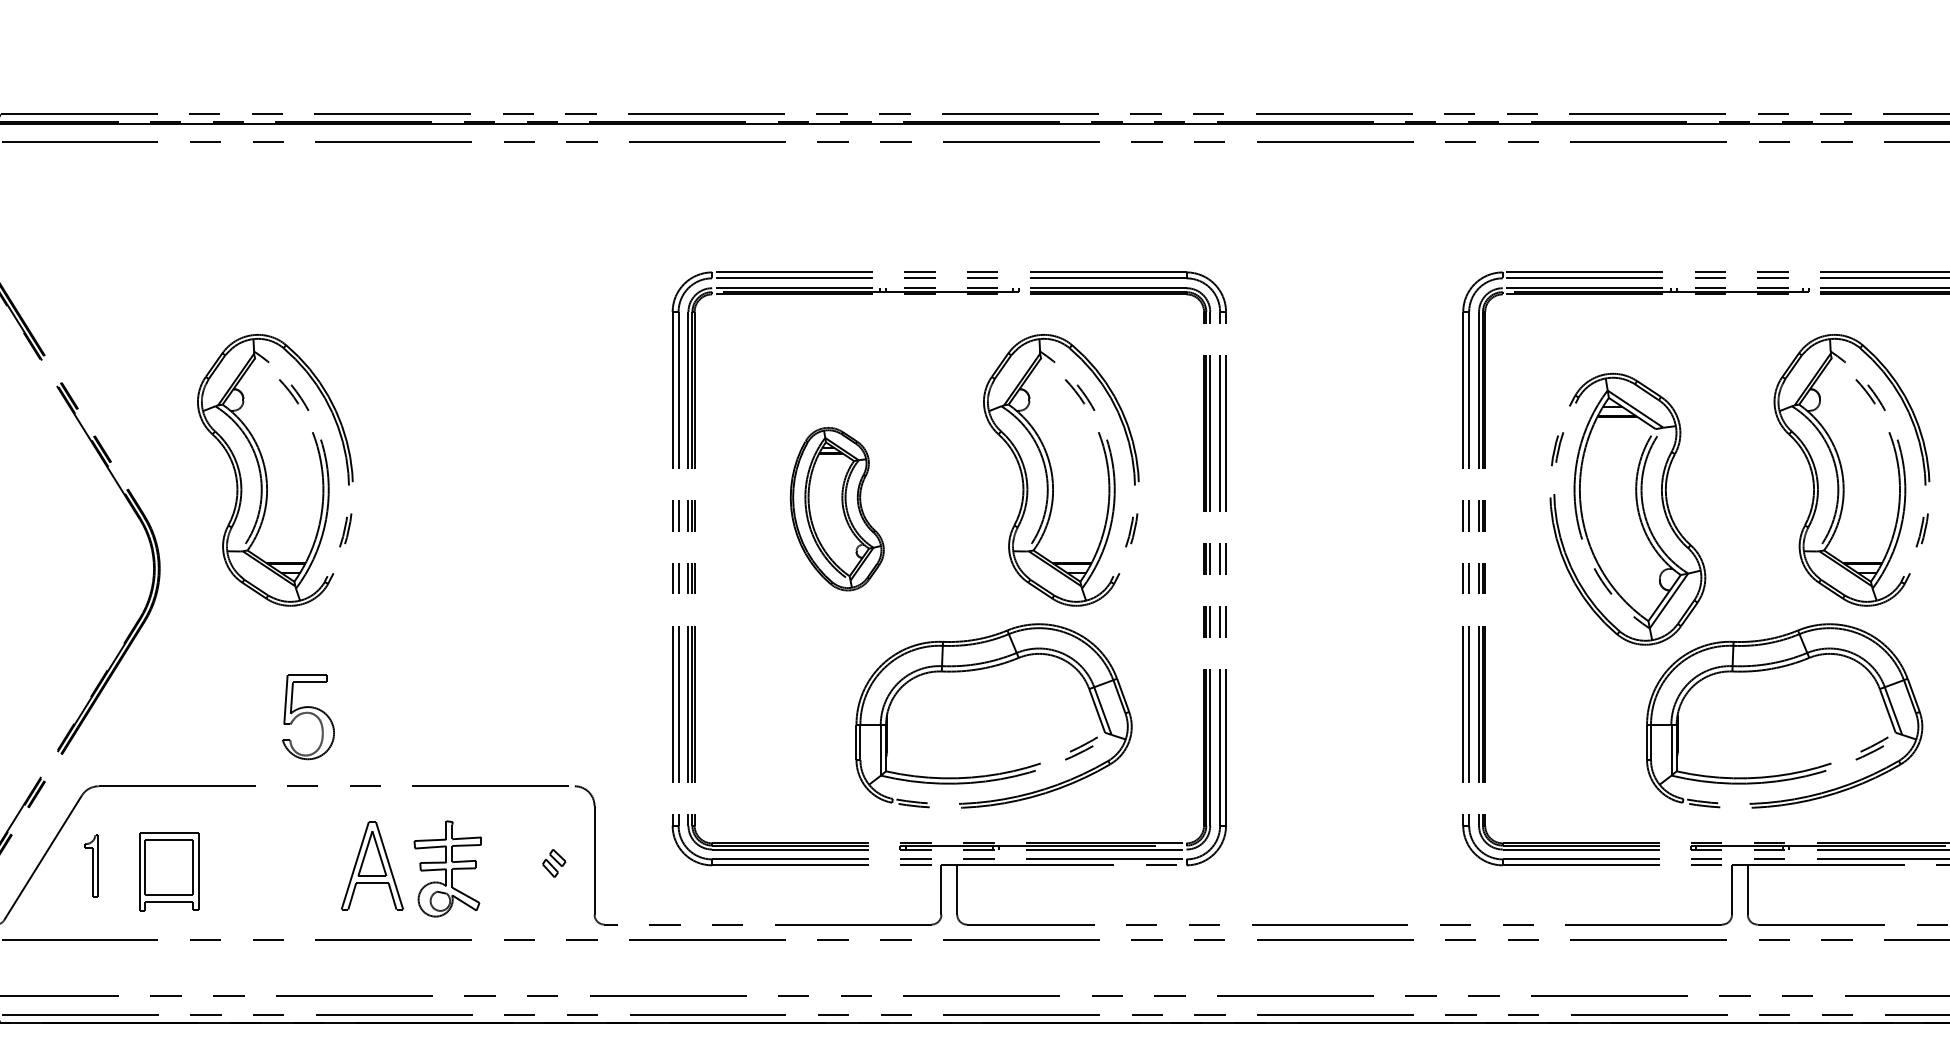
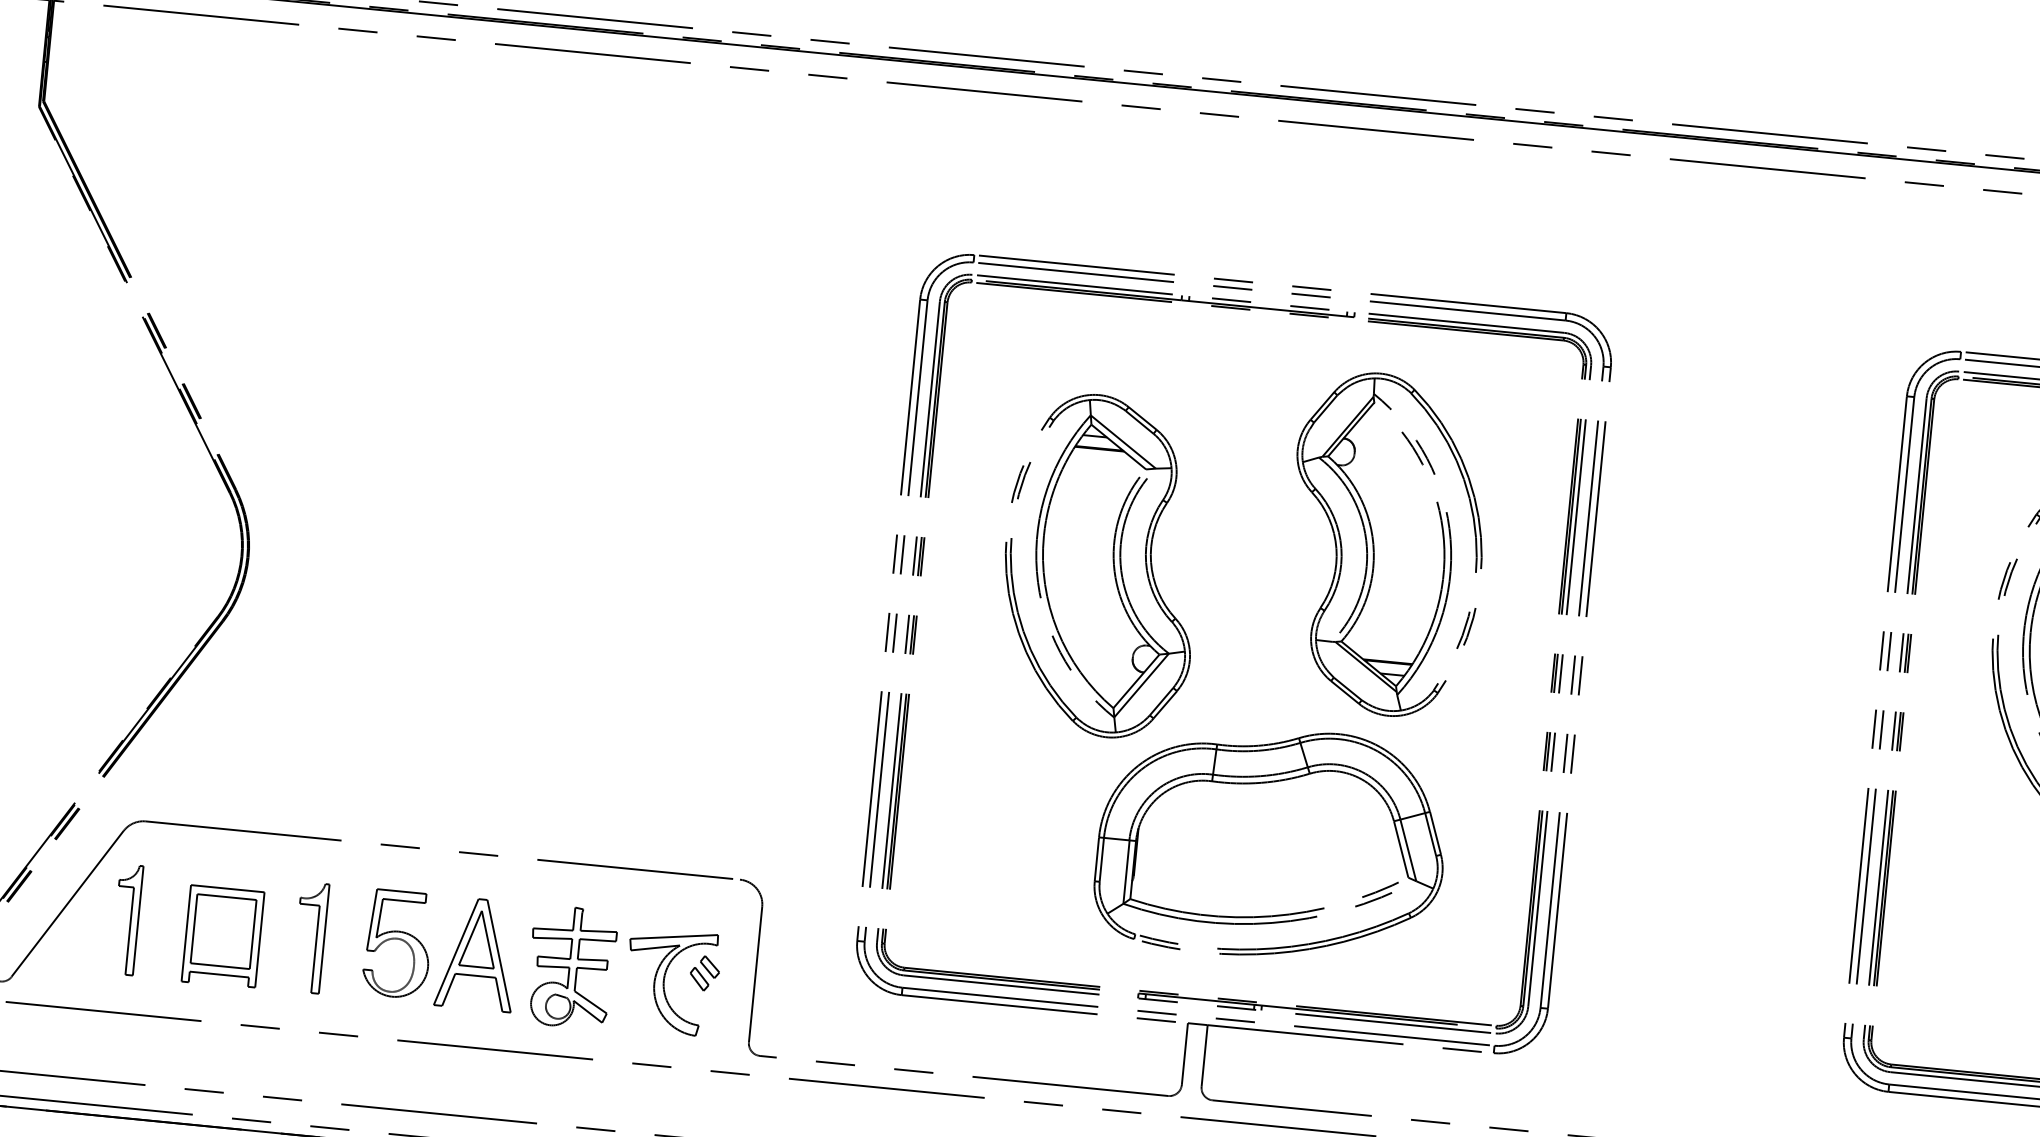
part: (266, 470) -> (393, 447), removed
part: (837, 508) -> (1101, 565), size x1.67
part: (308, 717) -> (398, 944), moved
part: (90, 865) -> (125, 919), size x1.43
part: (238, 865) -> (310, 937), added
part: (526, 872) -> (669, 981), added

